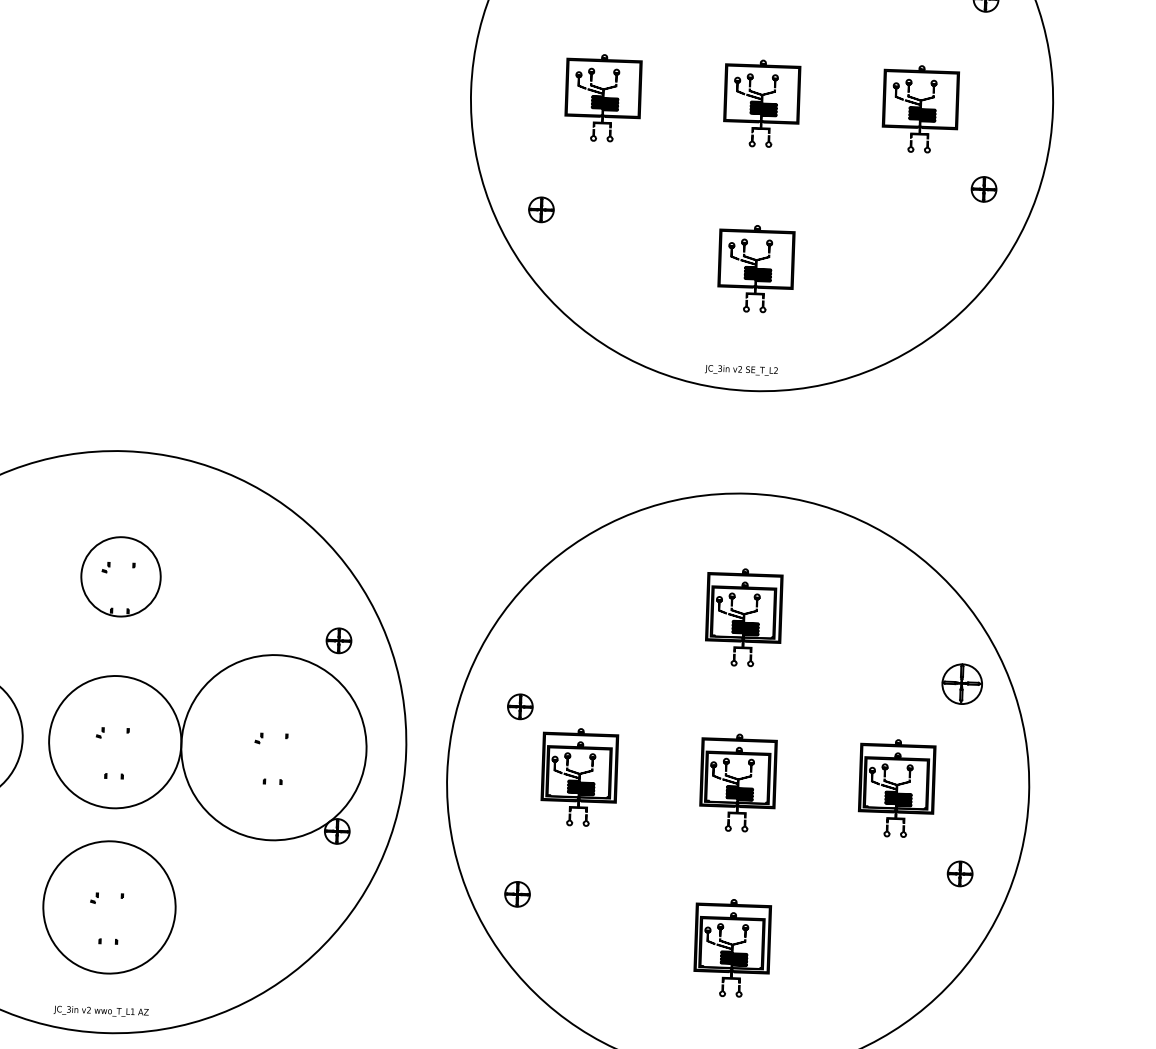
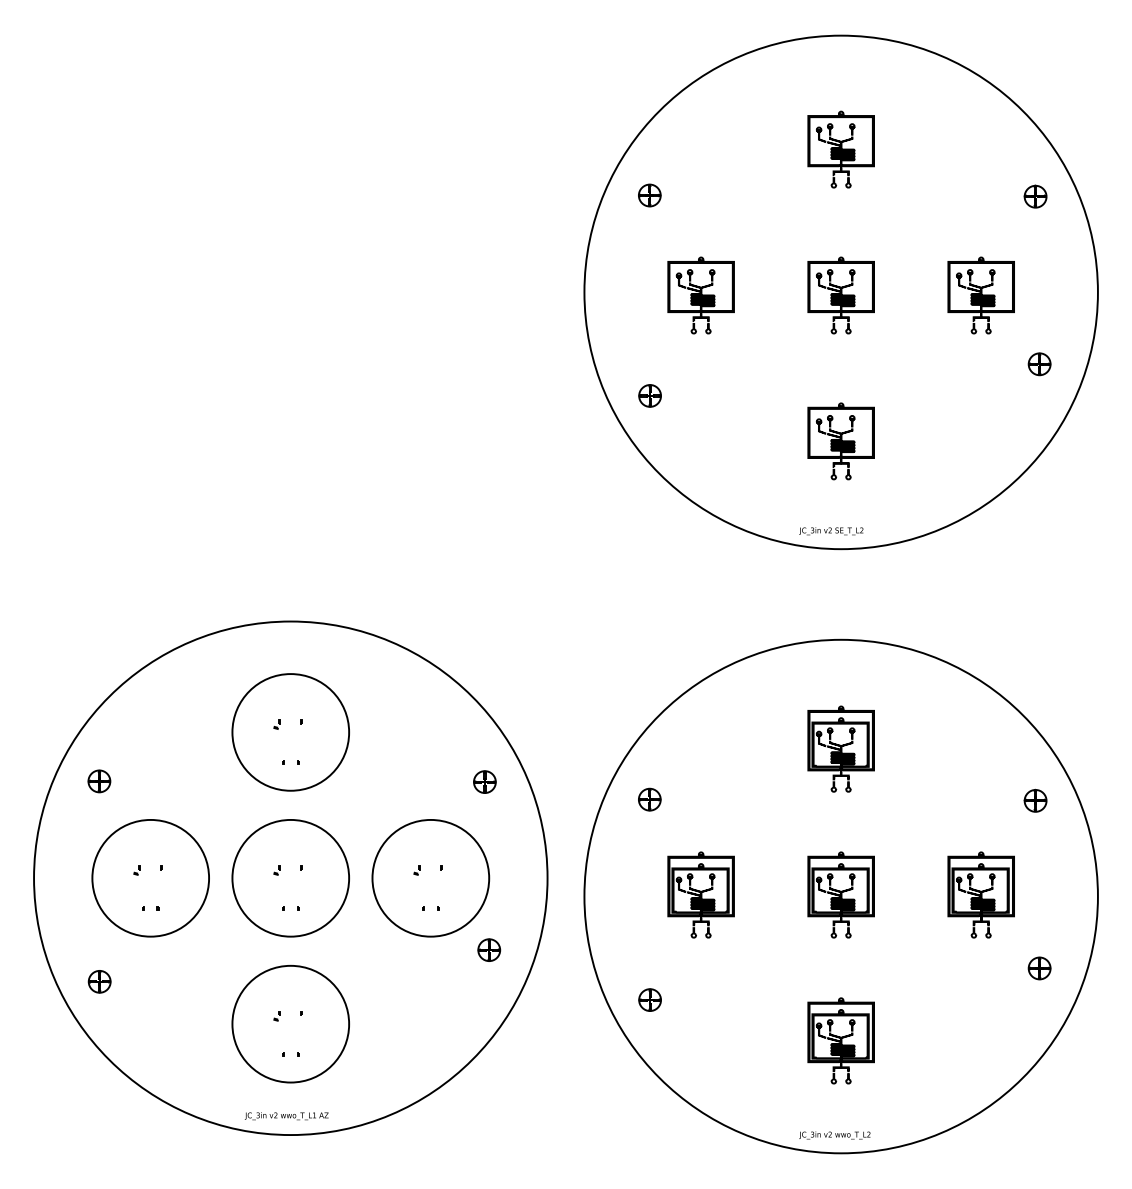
circle: (120, 576) -> (290, 732), size x1.67
part: (962, 683) -> (1035, 800), size x0.62
part: (520, 706) -> (649, 799), moved
circle: (273, 746) -> (430, 877), size x0.71

